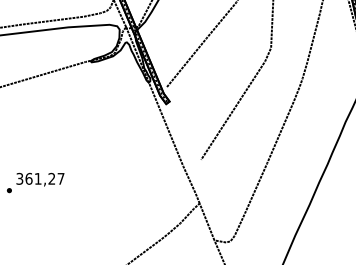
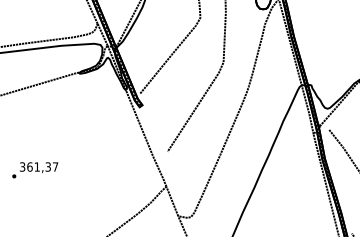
text: (50, 178) -> (47, 166), 361,27 -> 361,37

